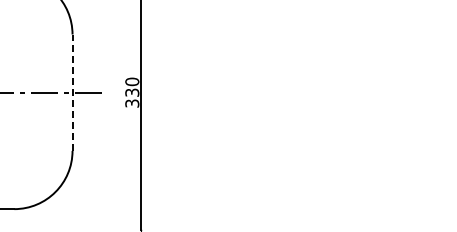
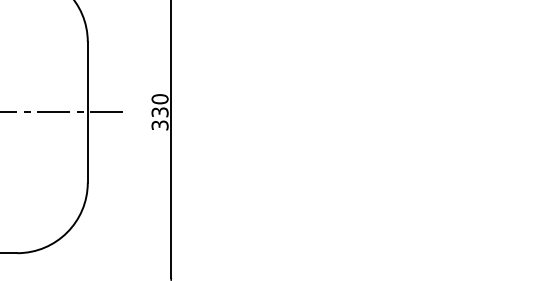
line: (72, 92) -> (87, 112), dashed -> solid

